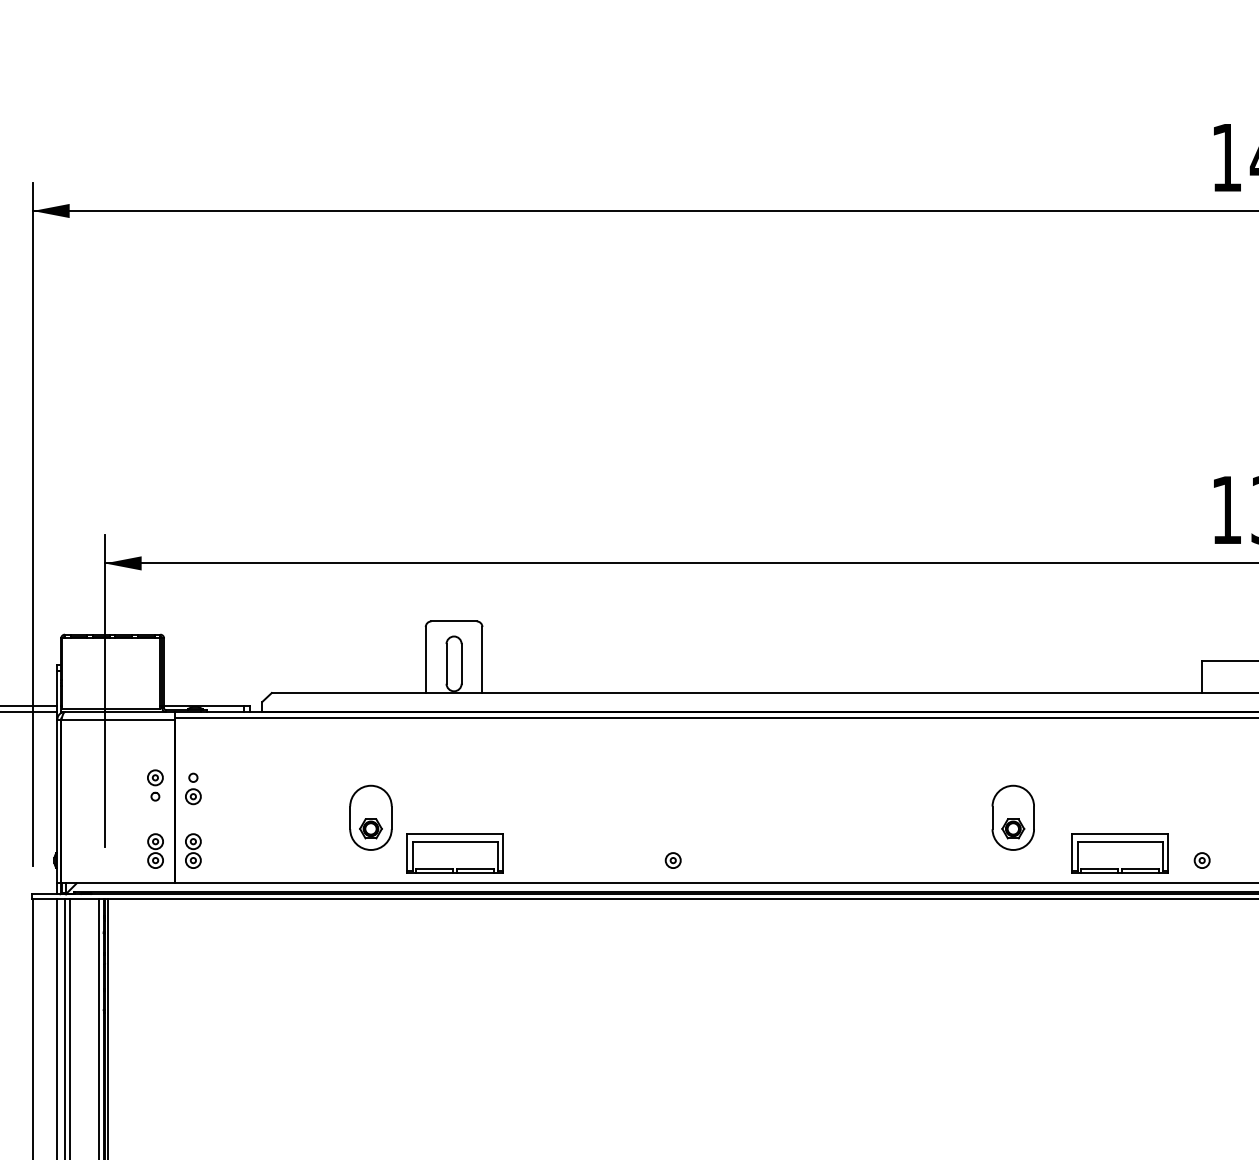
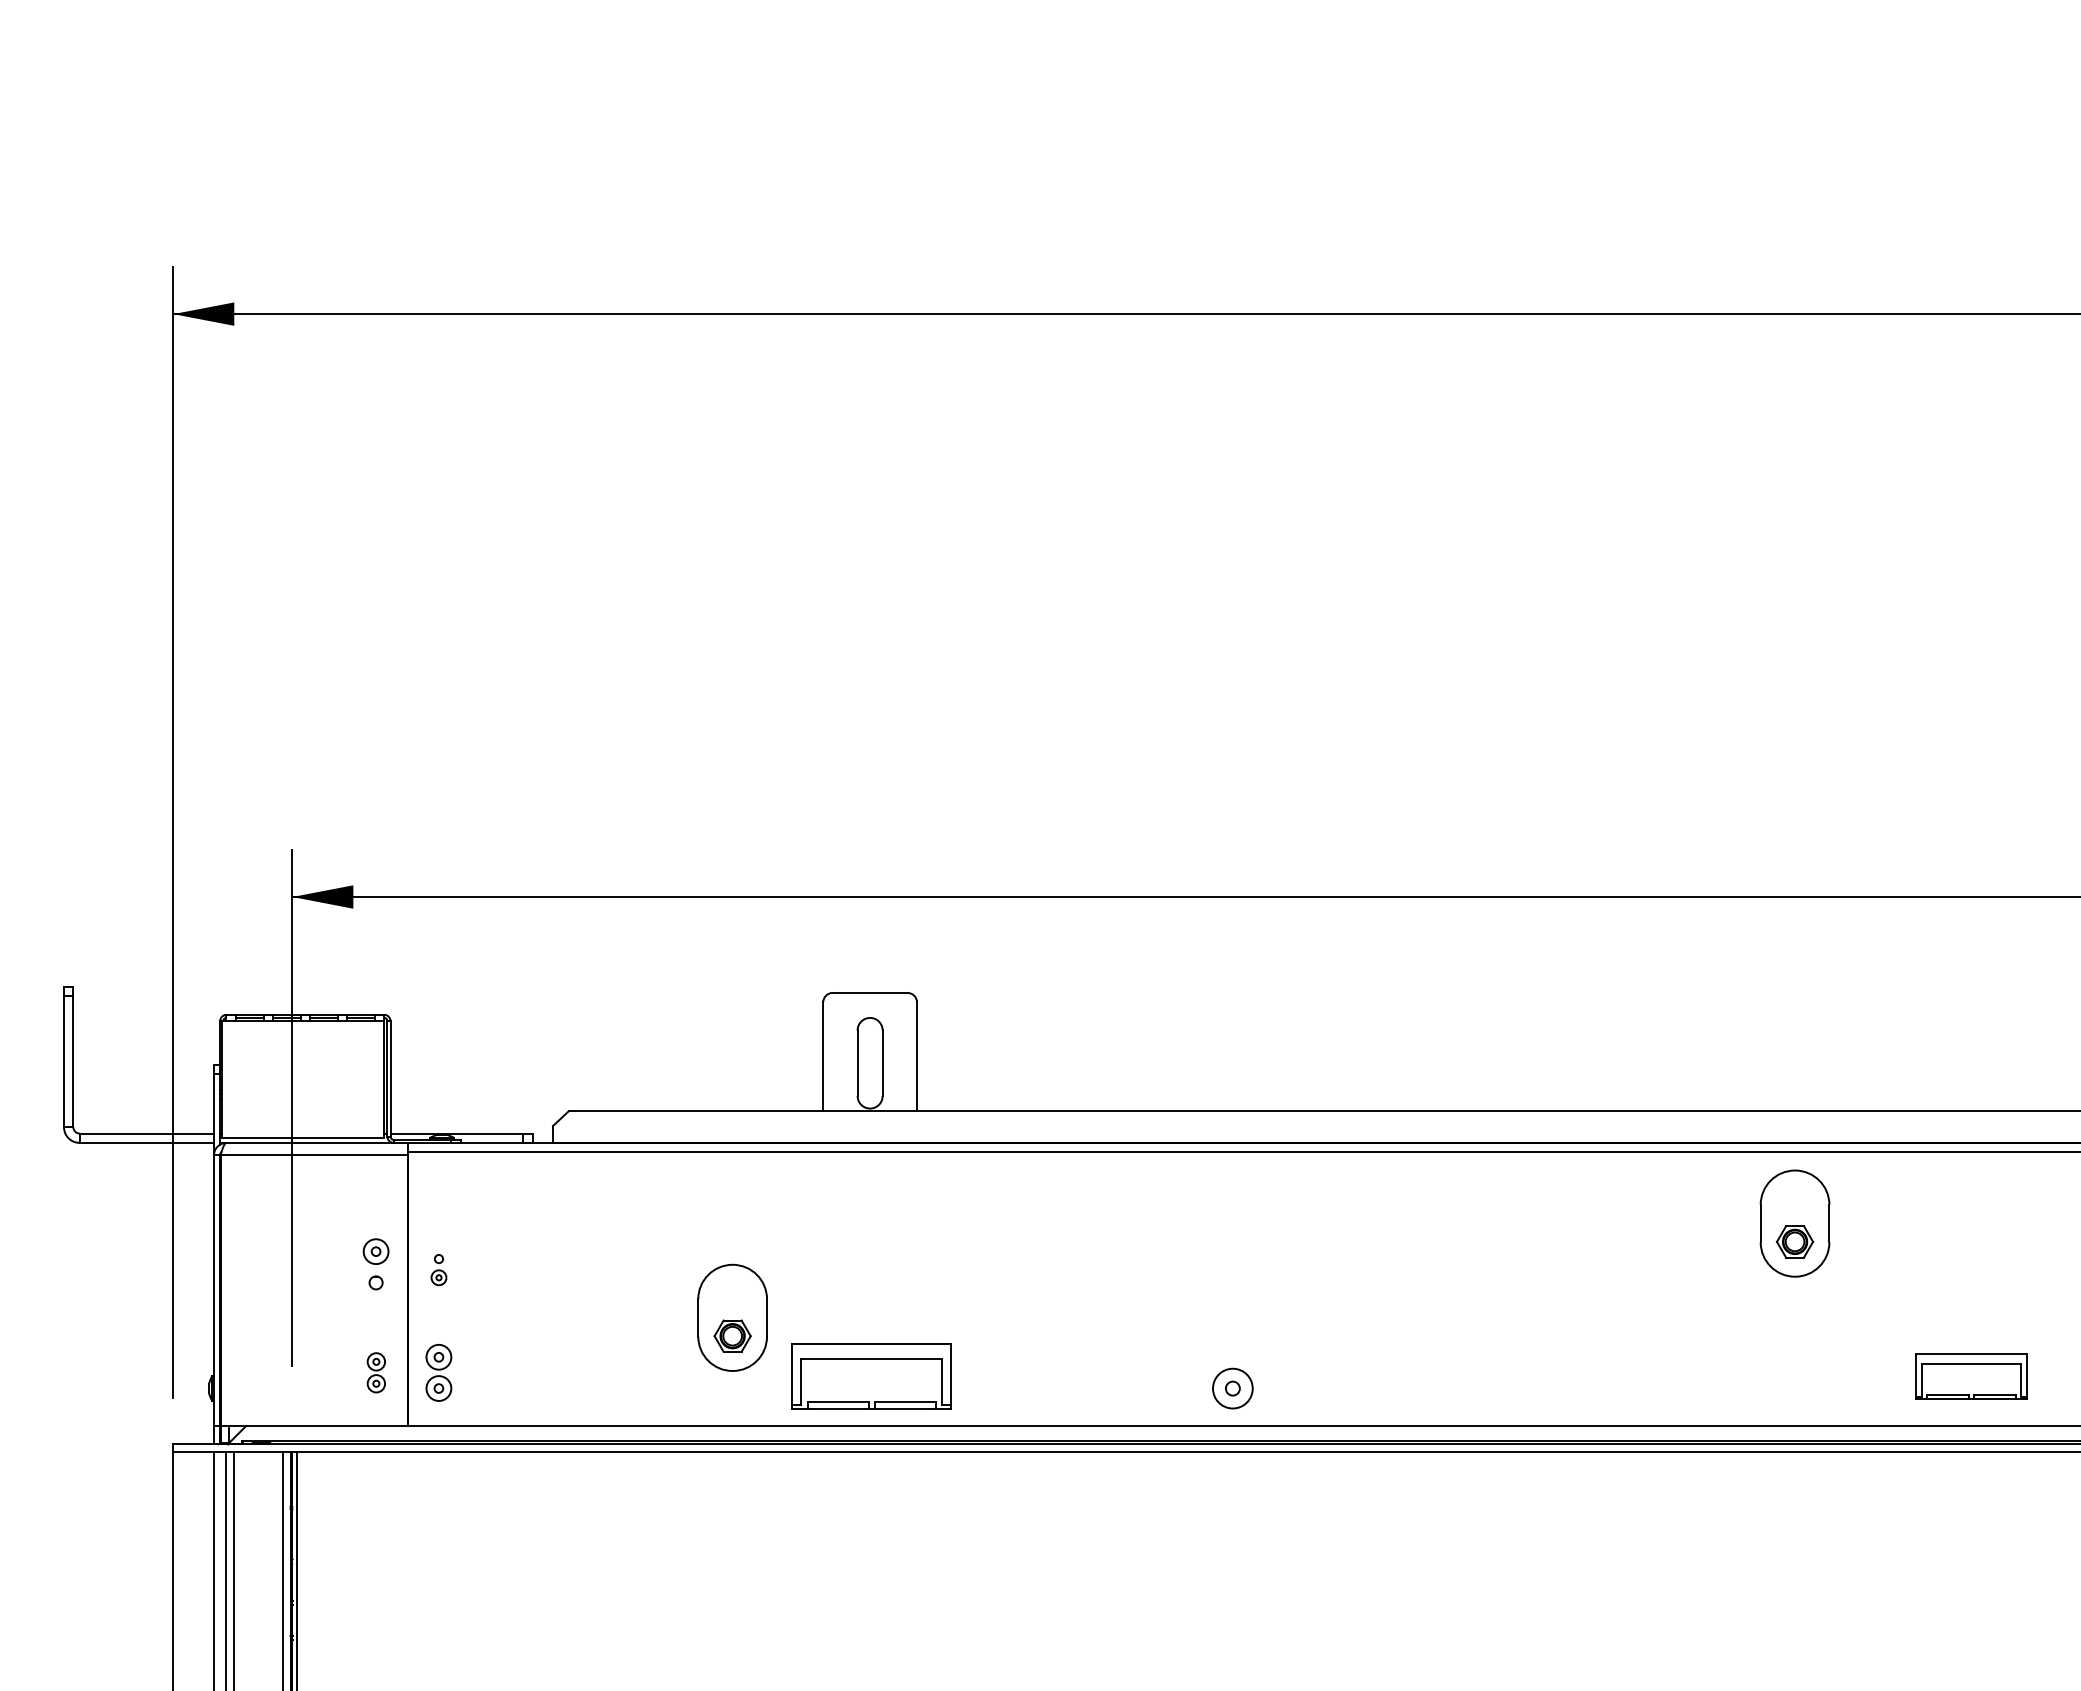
part: (193, 788) -> (439, 1269), size x0.6
part: (1012, 817) -> (1793, 1222), moved
part: (155, 850) -> (376, 1371), size x0.7
part: (1119, 853) -> (1970, 1376), size x0.7
part: (672, 860) -> (1231, 1388), size x1.6

